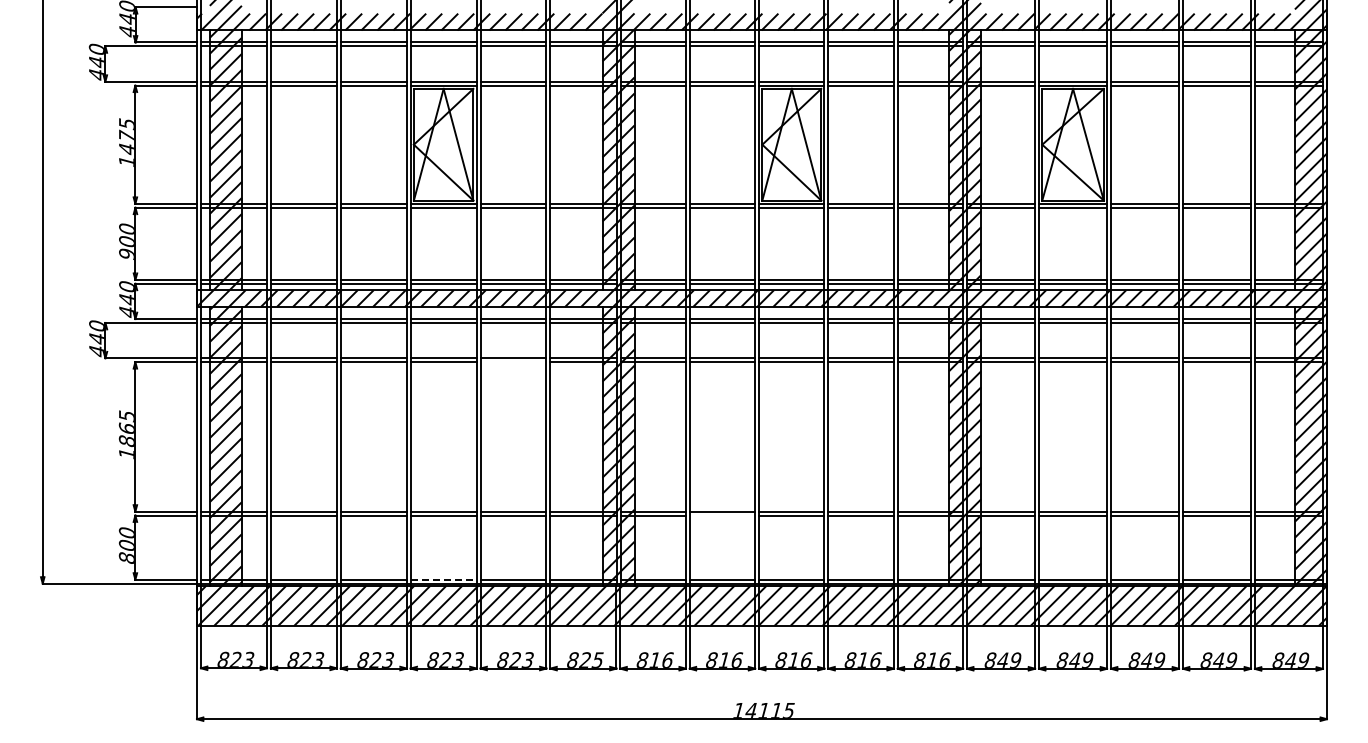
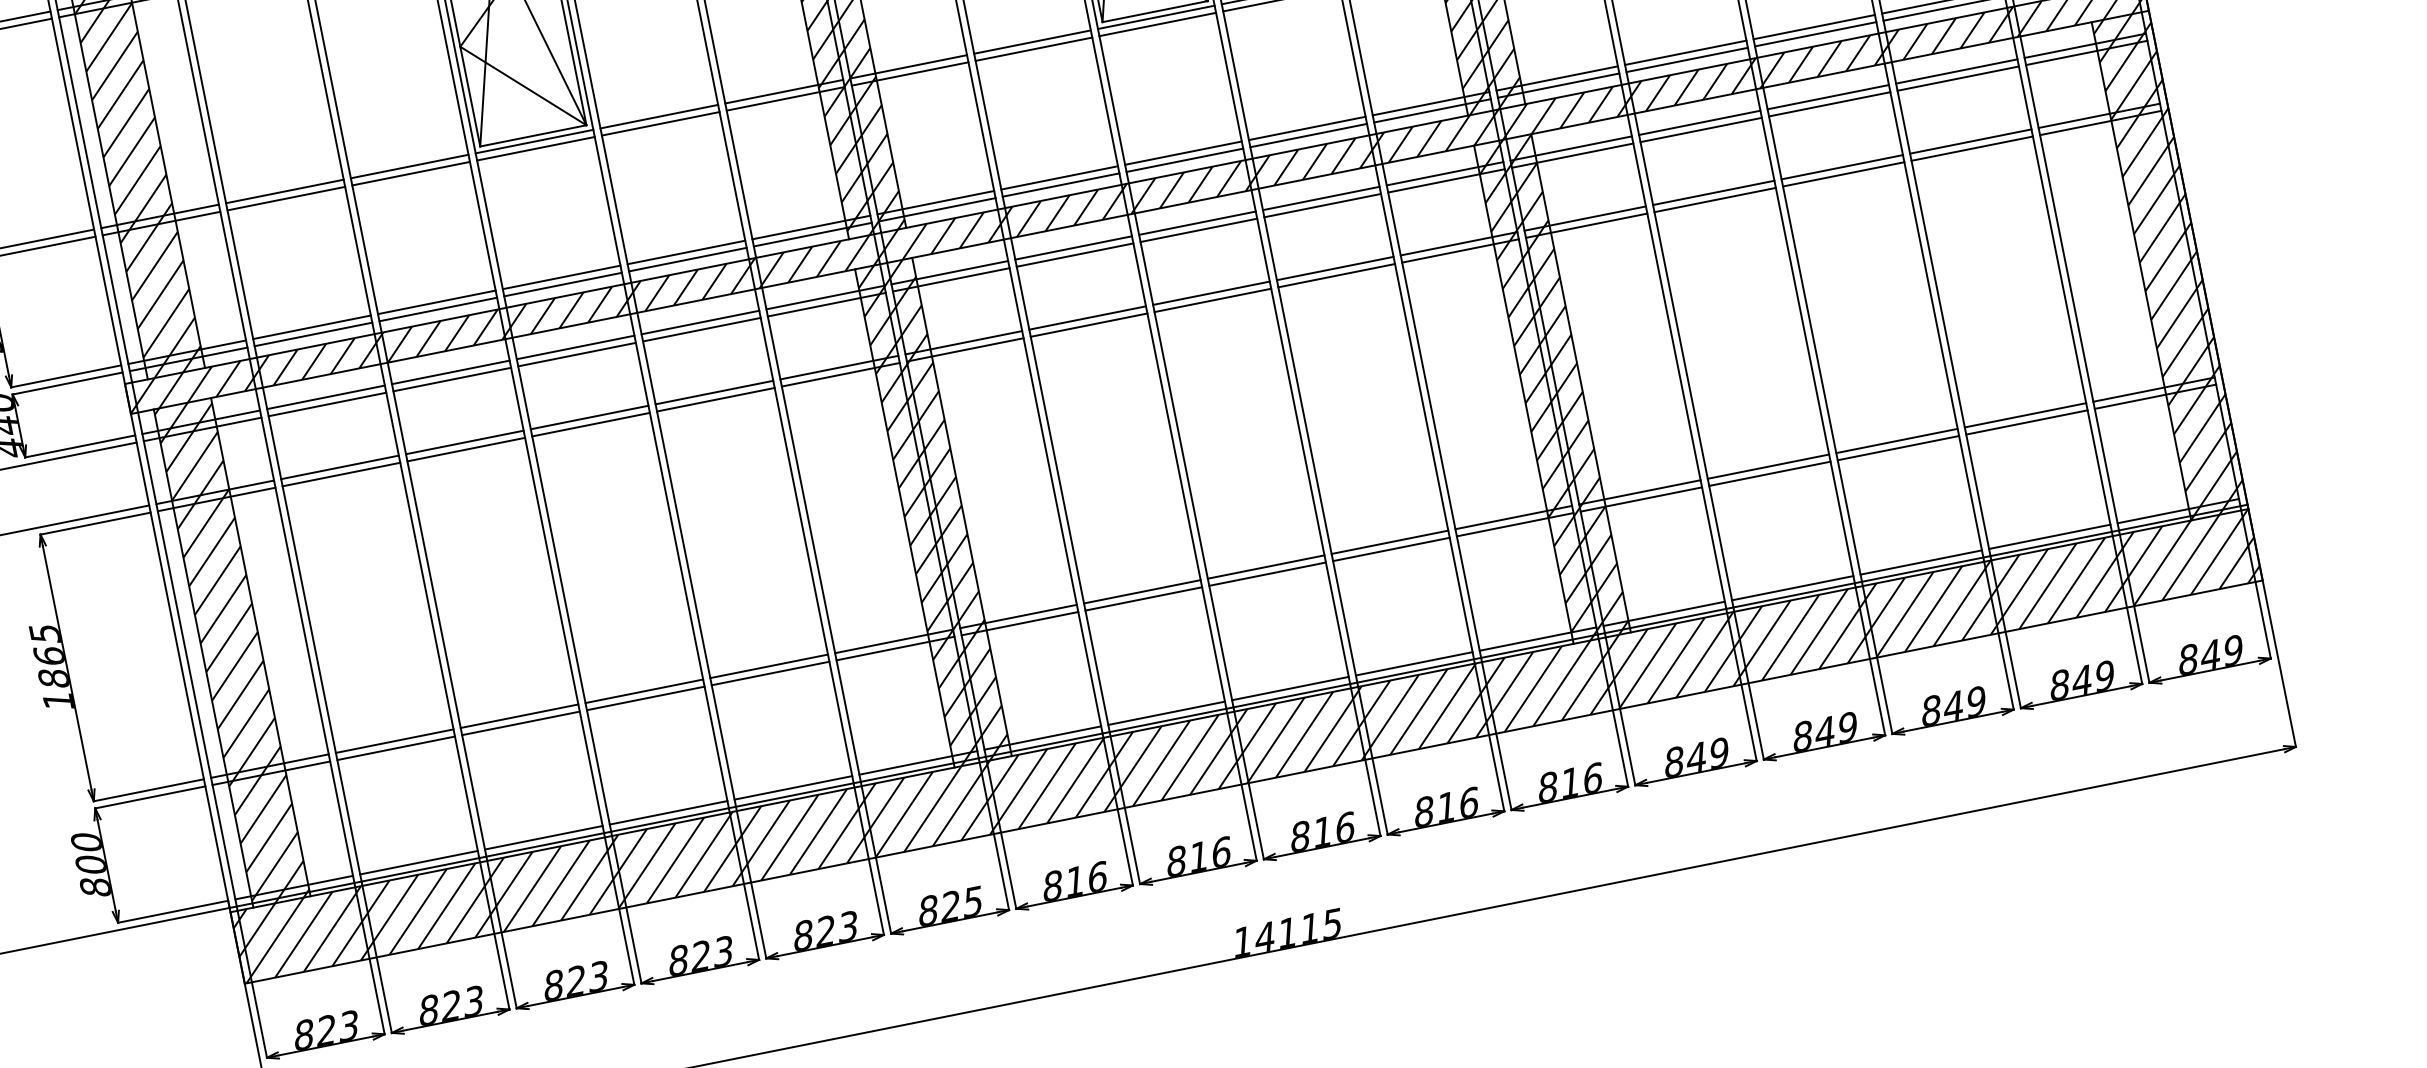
line: (513, 362) -> (715, 400), added
line: (722, 515) -> (1143, 598), added
line: (443, 579) -> (668, 812), dashed -> solid

